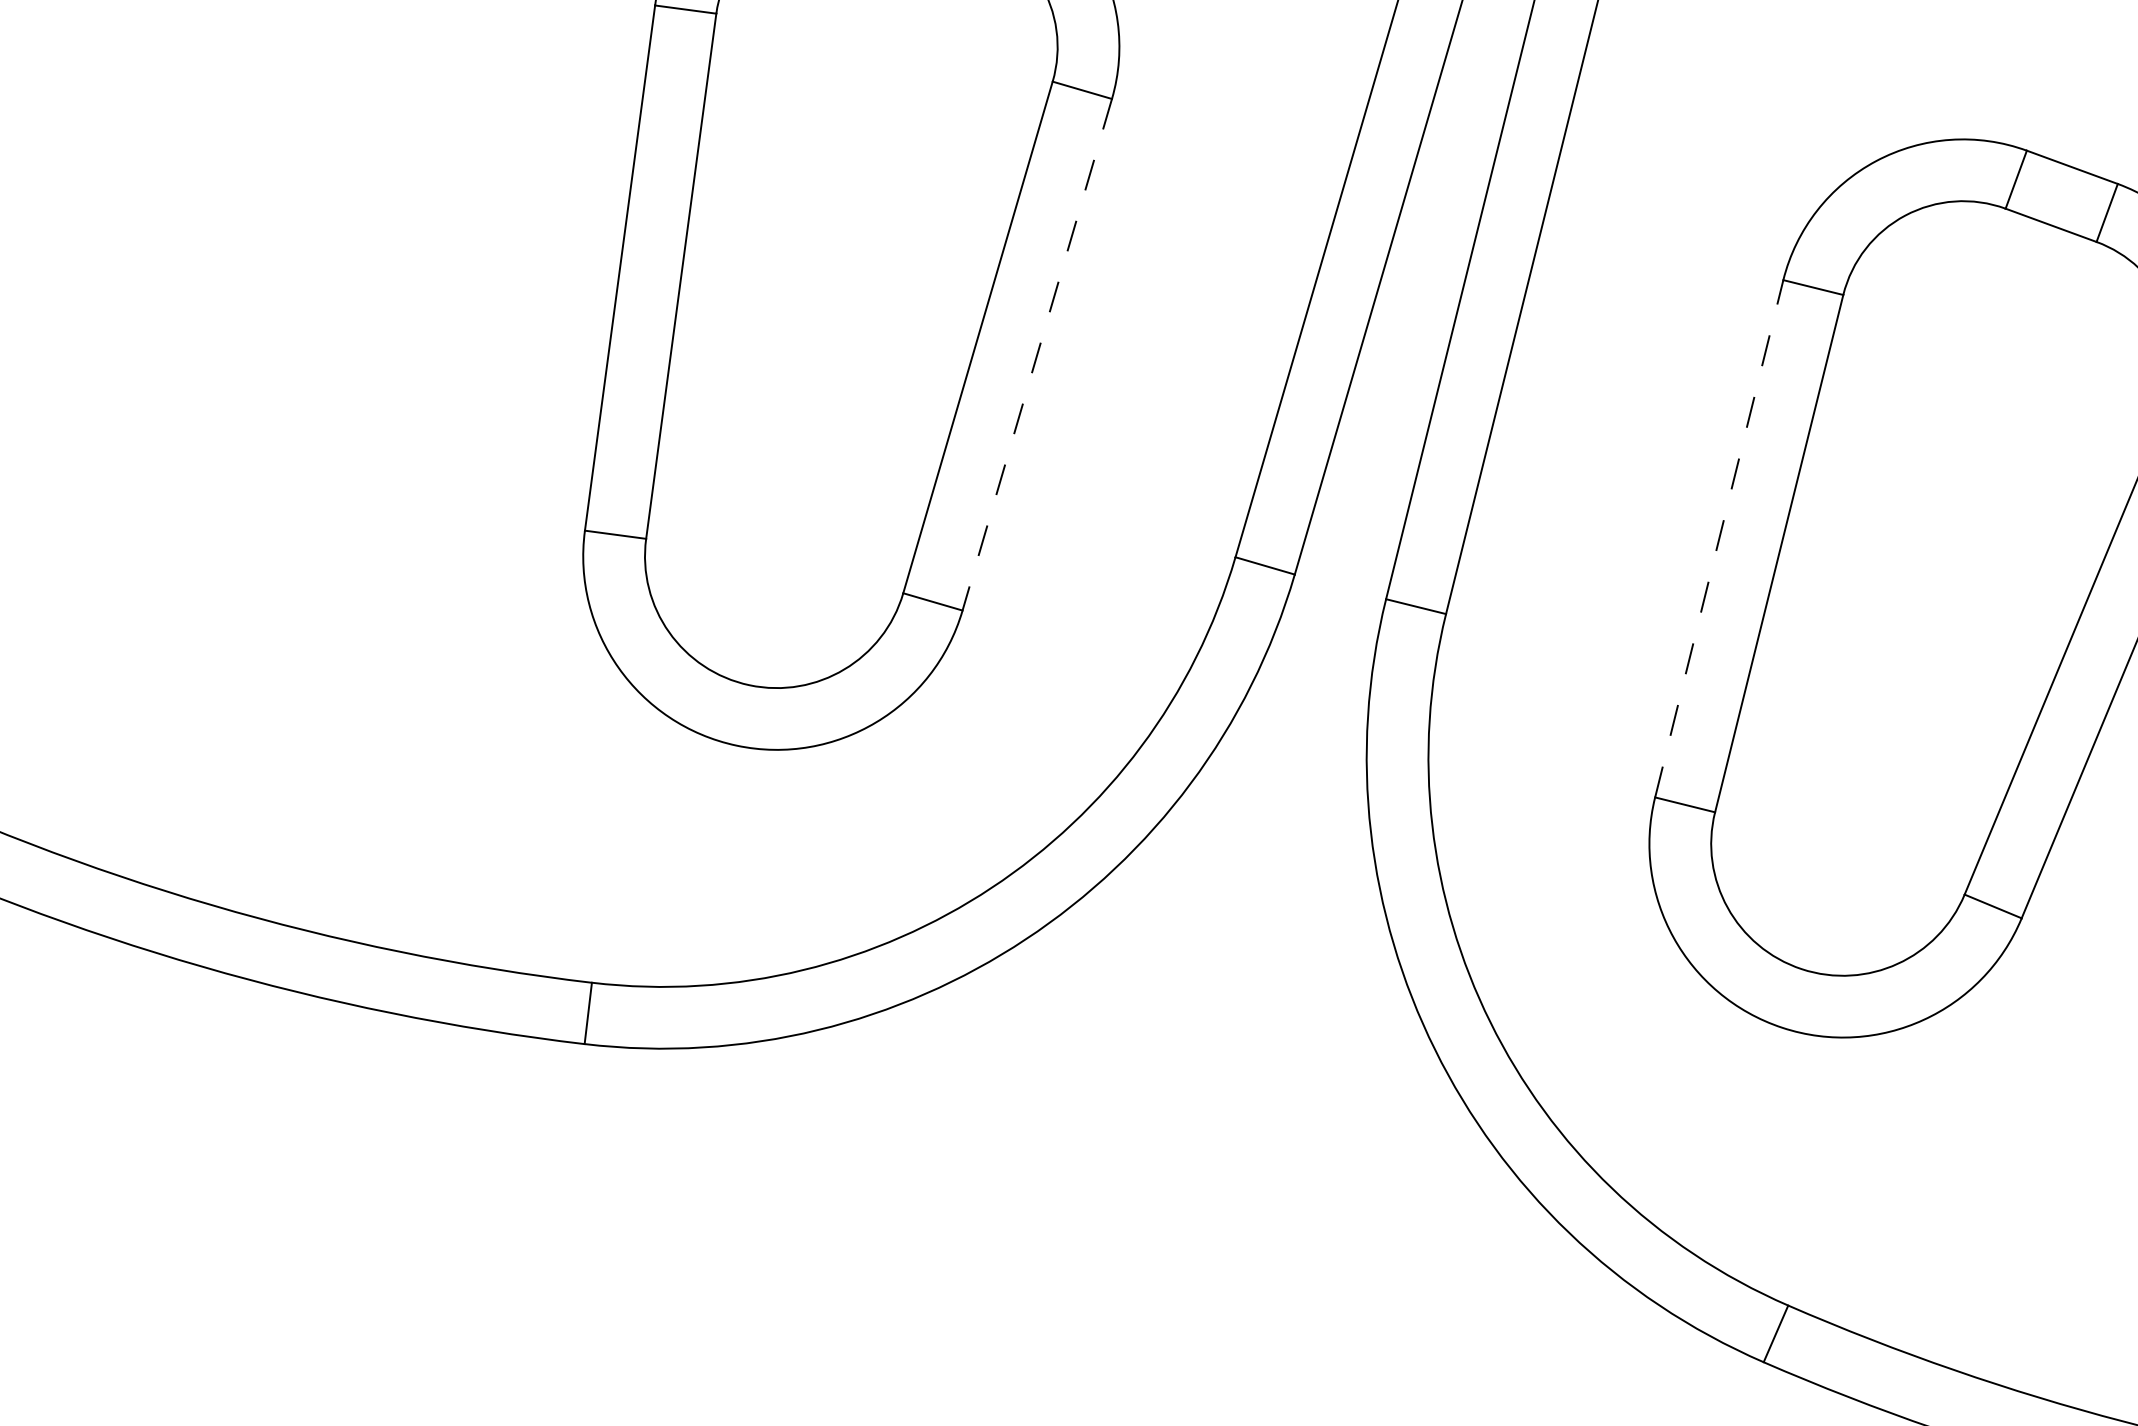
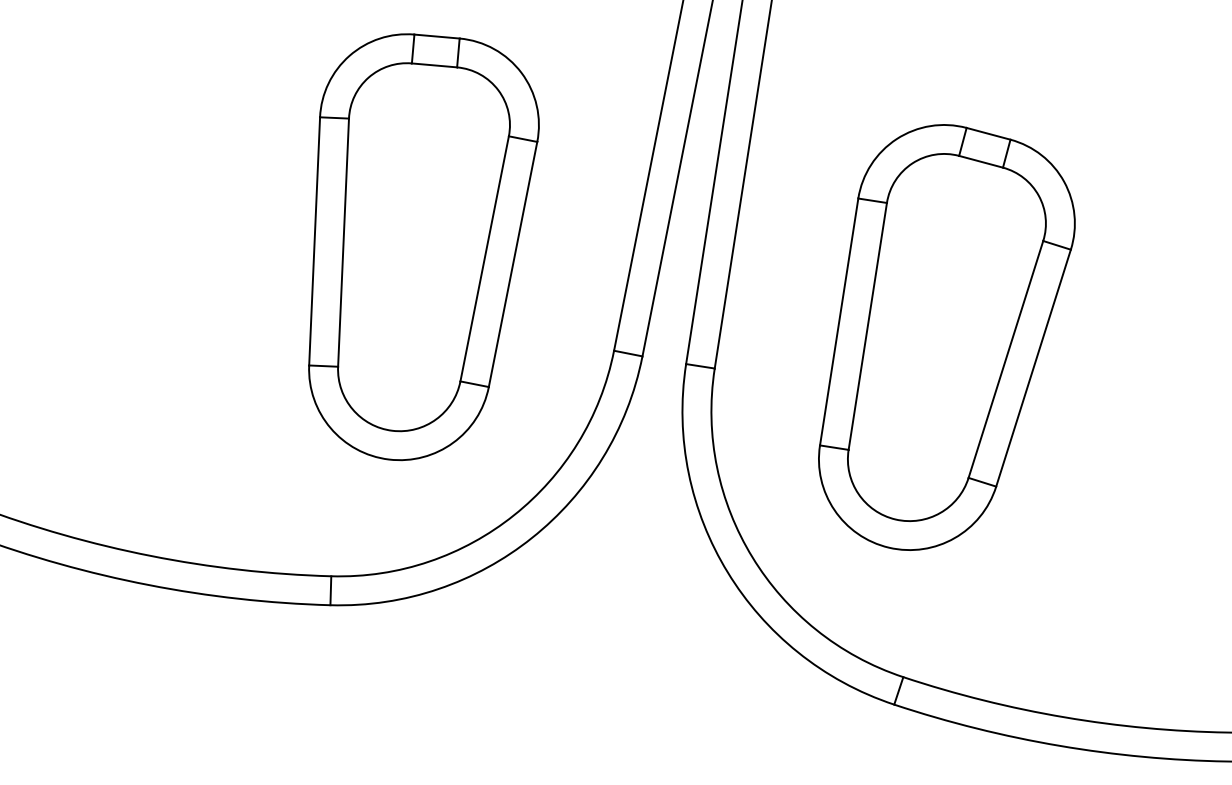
line: (1038, 354) -> (513, 264), dashed -> solid
line: (1720, 537) -> (839, 321), dashed -> solid

